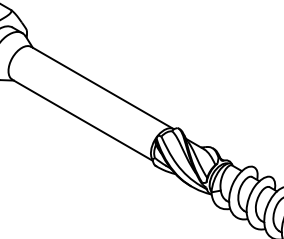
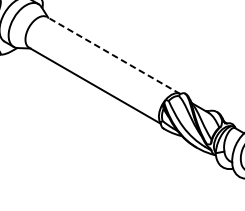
line: (102, 87) -> (113, 55), solid -> dashed

